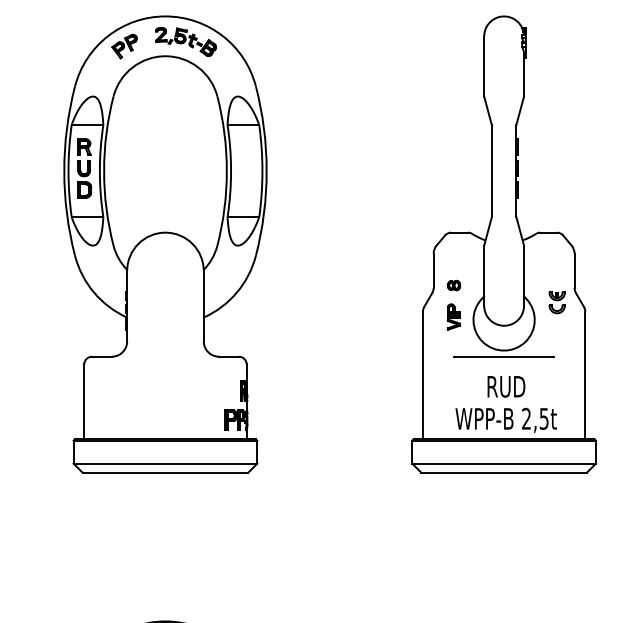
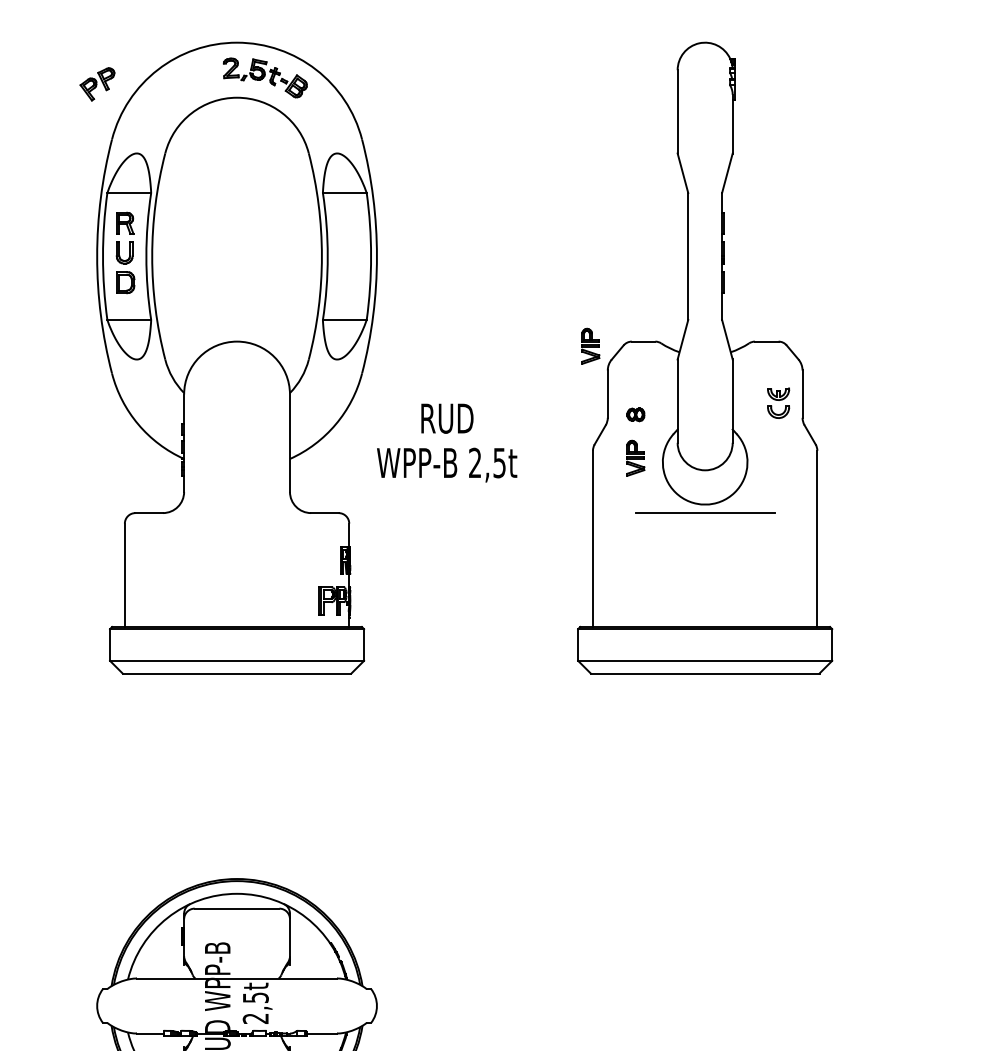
part: (124, 46) -> (97, 84), moved
part: (421, 235) -> (590, 345), added
part: (557, 302) -> (778, 402), moved
text: (506, 404) -> (447, 442), moved

